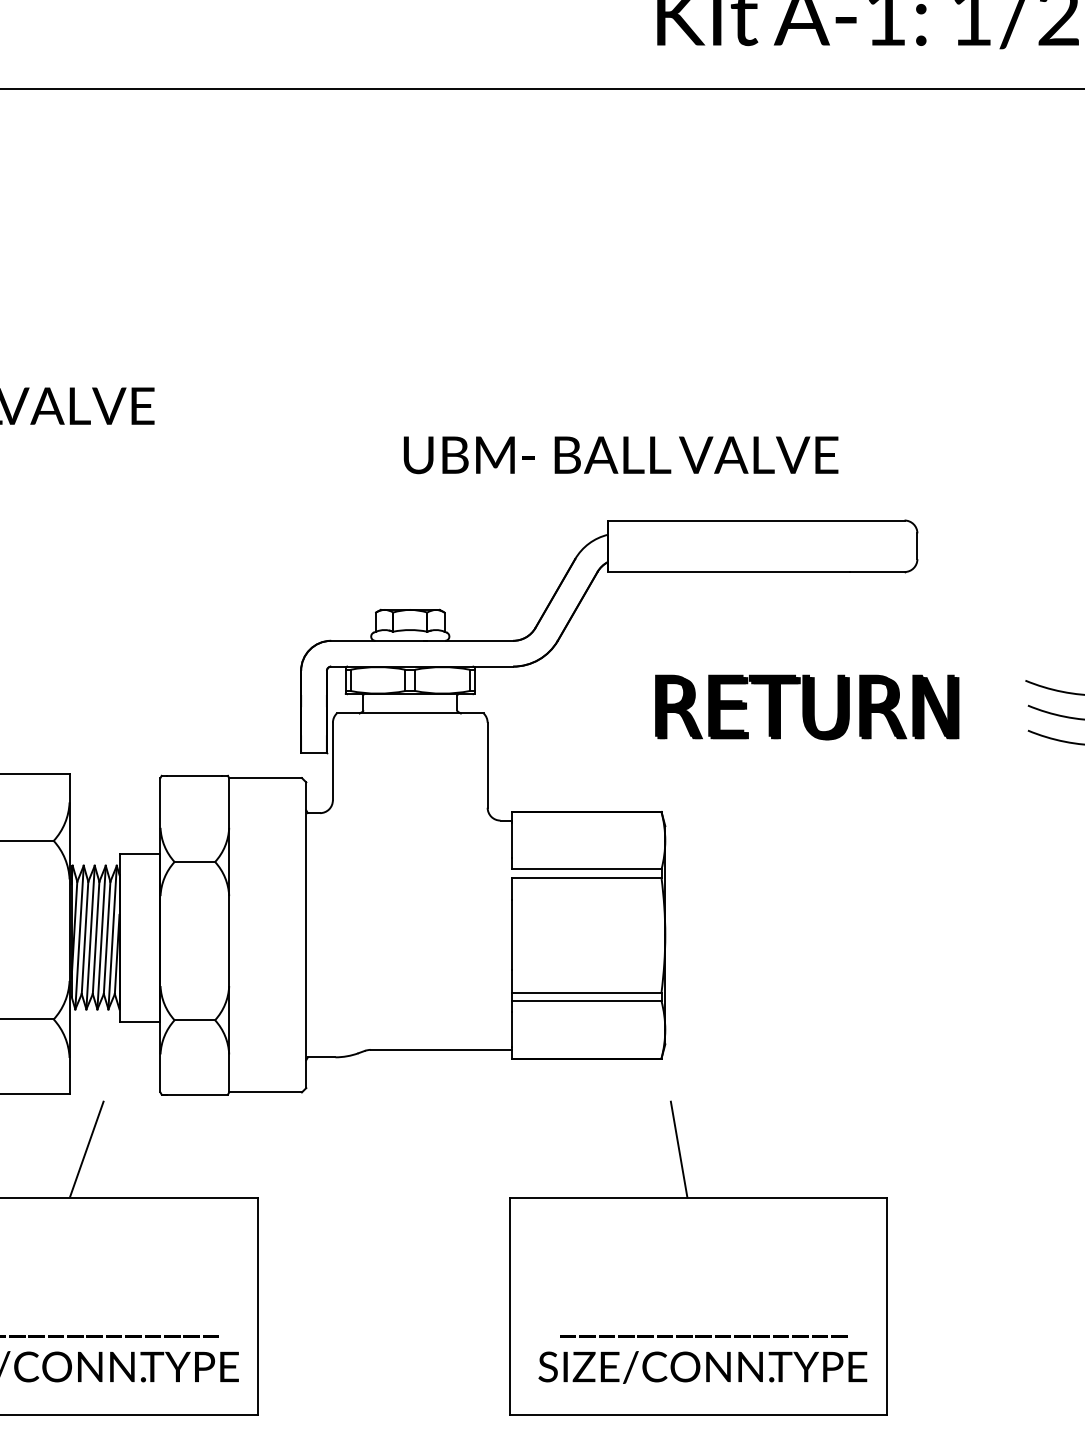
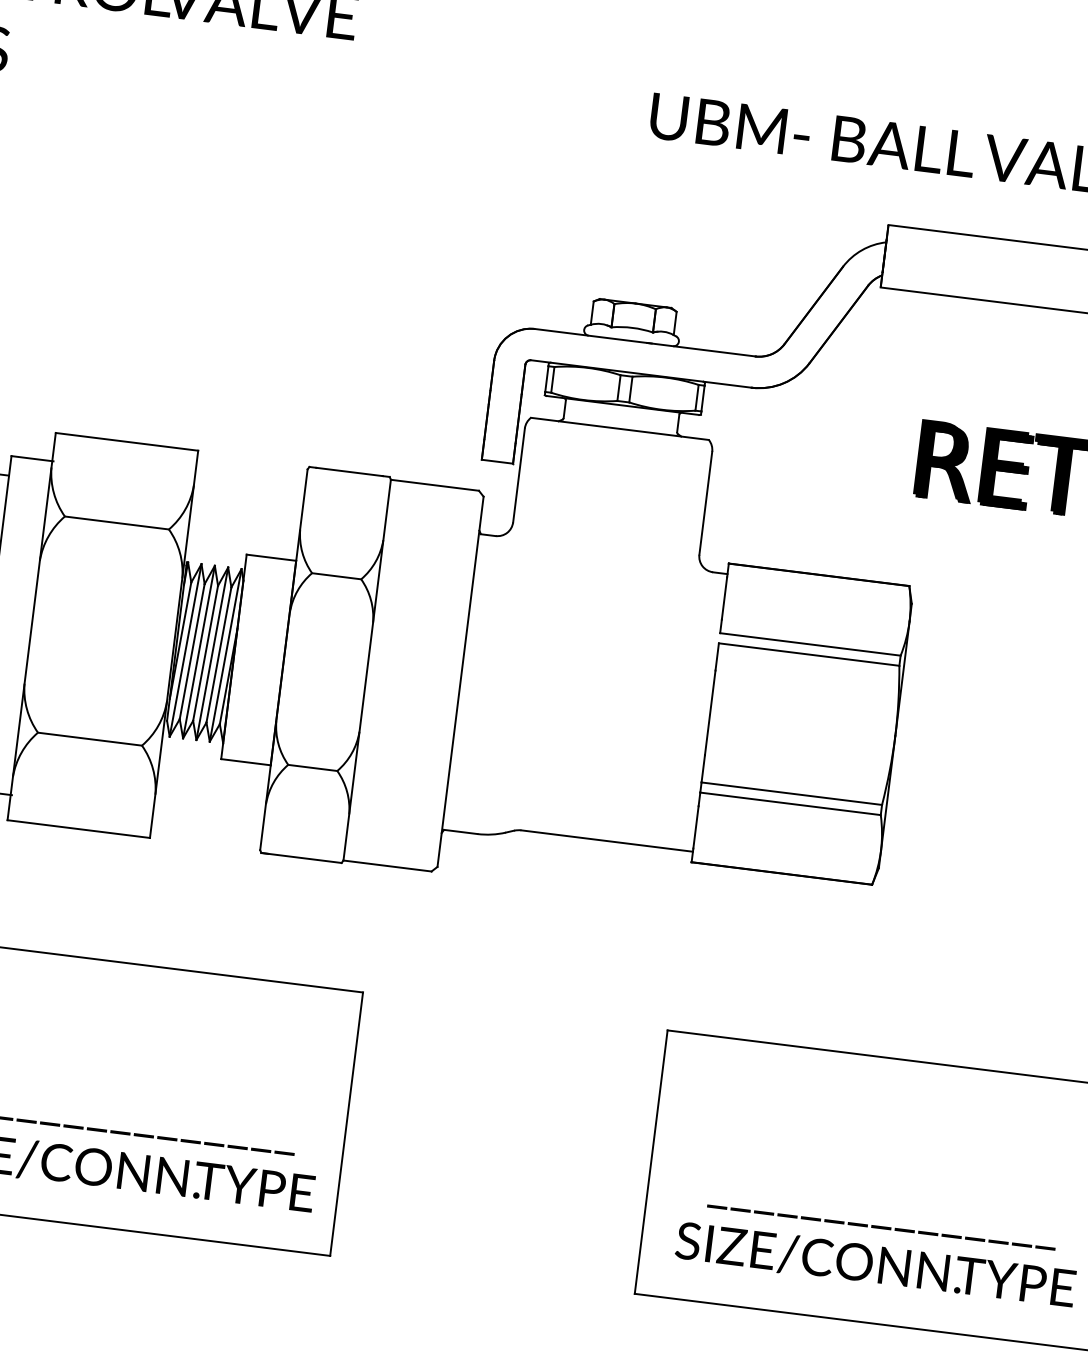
line: (86, 1148) -> (162, 906), removed
line: (678, 1149) -> (878, 997), removed

